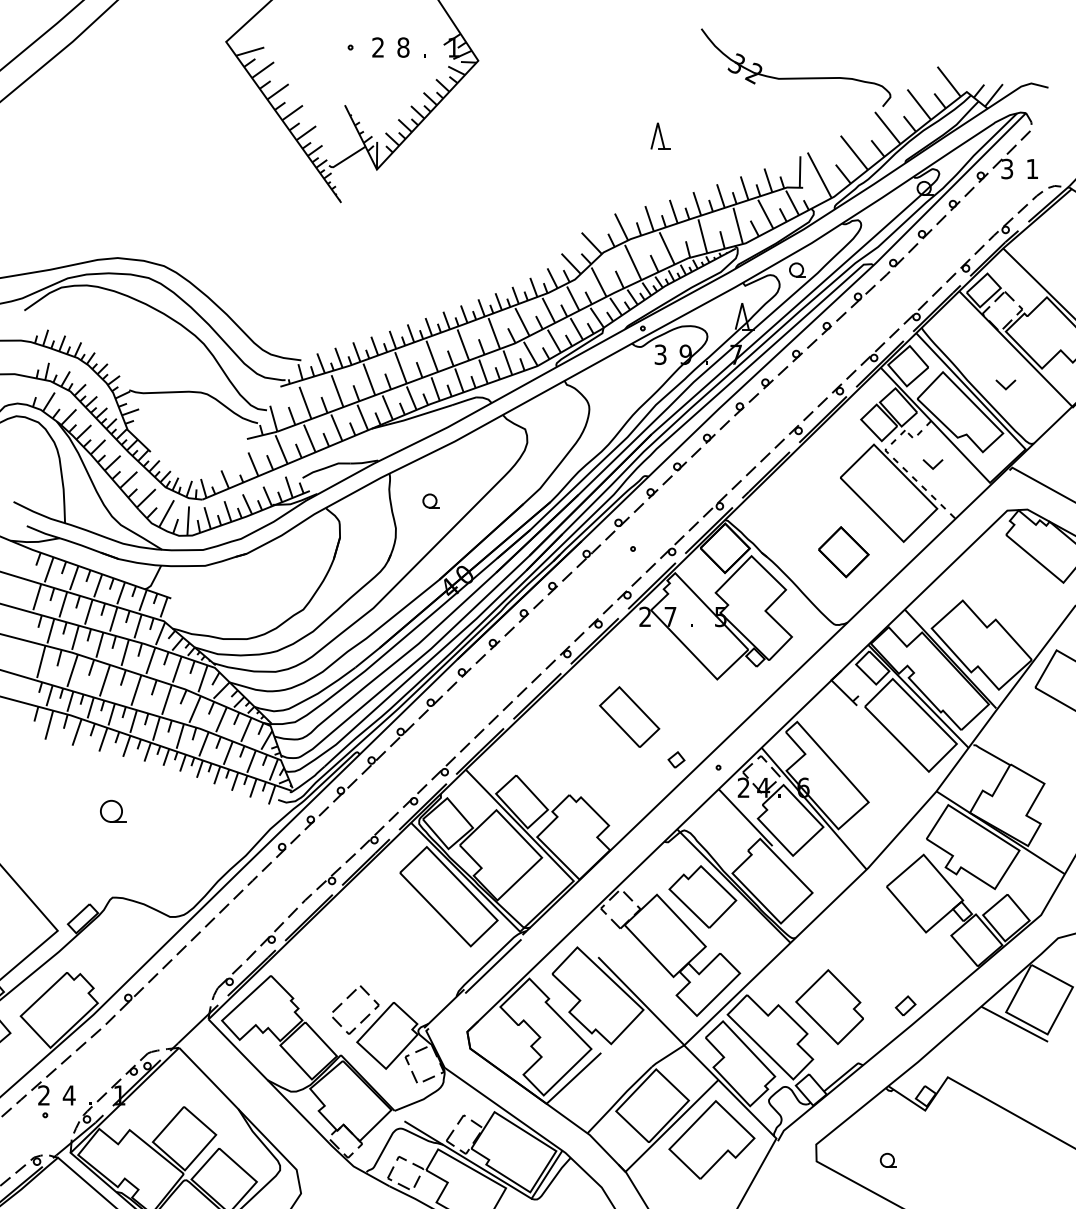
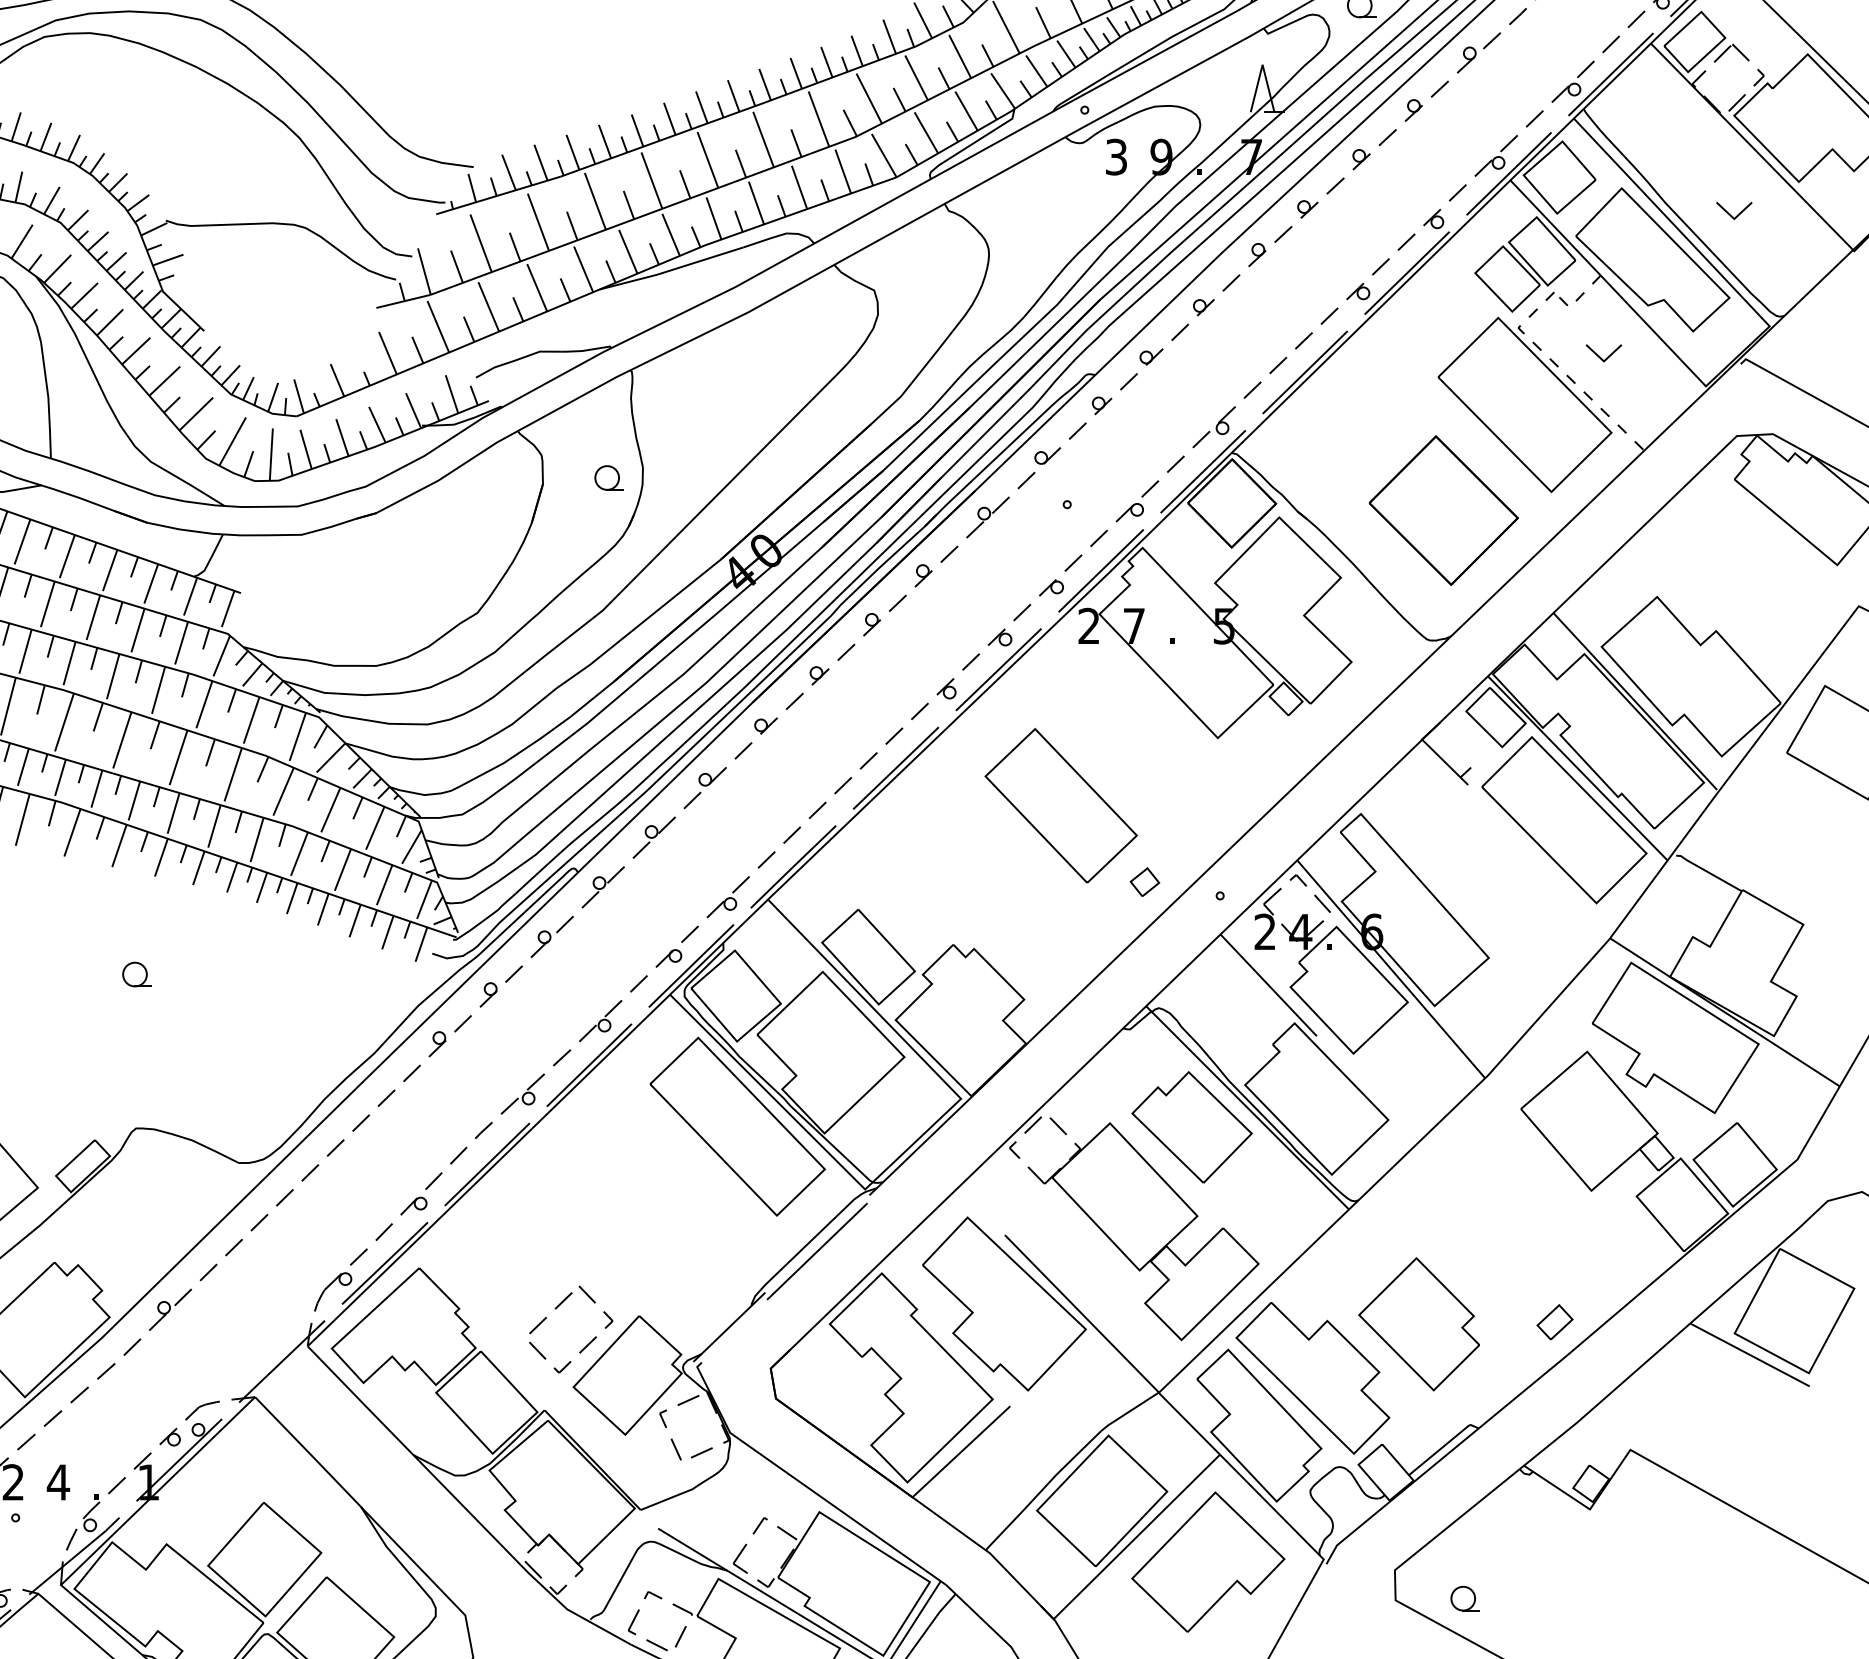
part: (430, 500) -> (608, 476), moved
part: (843, 551) -> (1443, 509), size x1.67
part: (629, 716) -> (1060, 804), size x1.43
part: (112, 811) -> (135, 974), size x0.62
part: (887, 1159) -> (1463, 1596), moved

